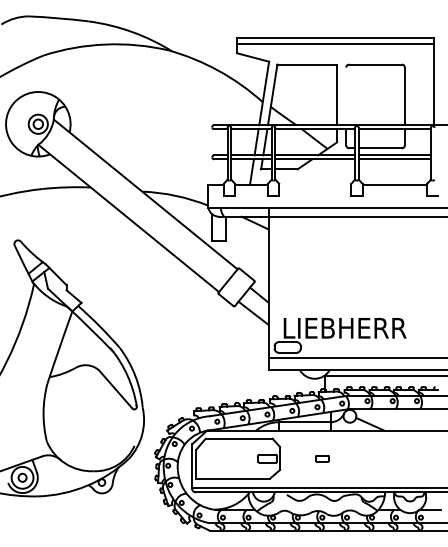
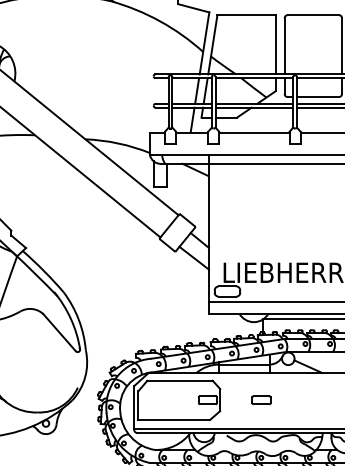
line: (346, 96) -> (284, 46), added
line: (315, 184) -> (254, 132), added
part: (322, 458) -> (261, 400), size x1.43

